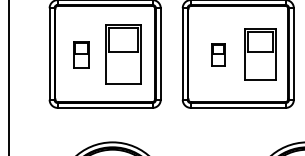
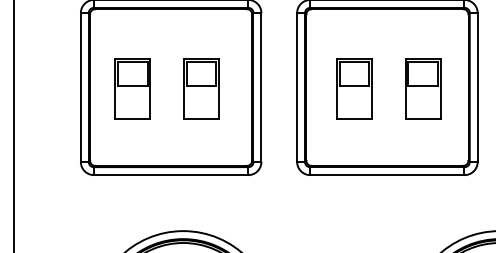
part: (81, 54) -> (132, 88), size x1.43
part: (123, 54) -> (200, 88), size x0.62
part: (217, 54) -> (353, 88), size x1.67
part: (259, 54) -> (421, 88), size x0.71

